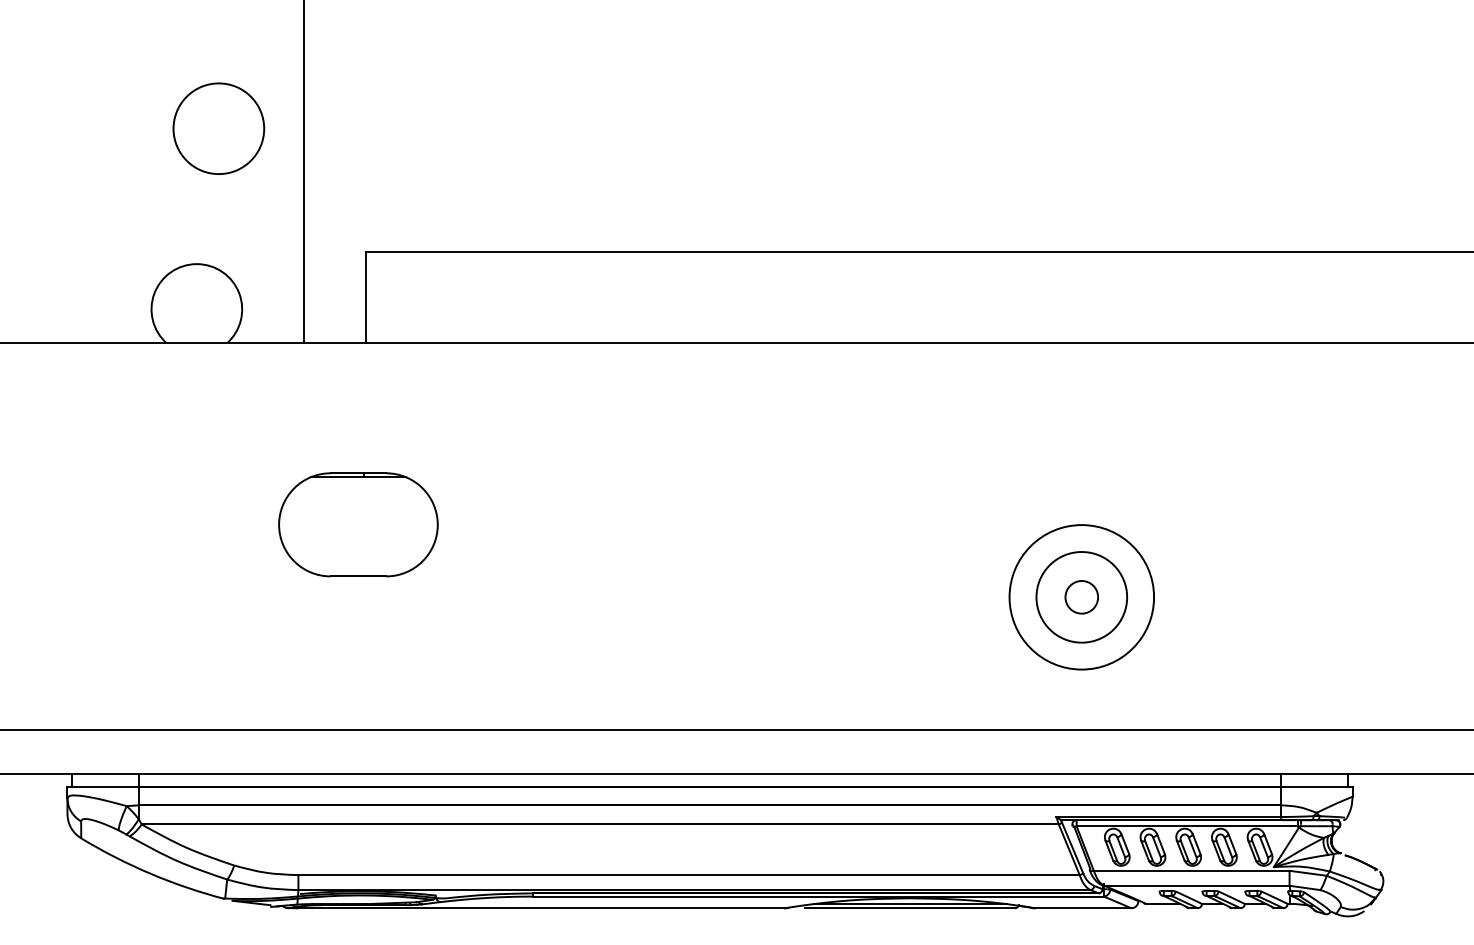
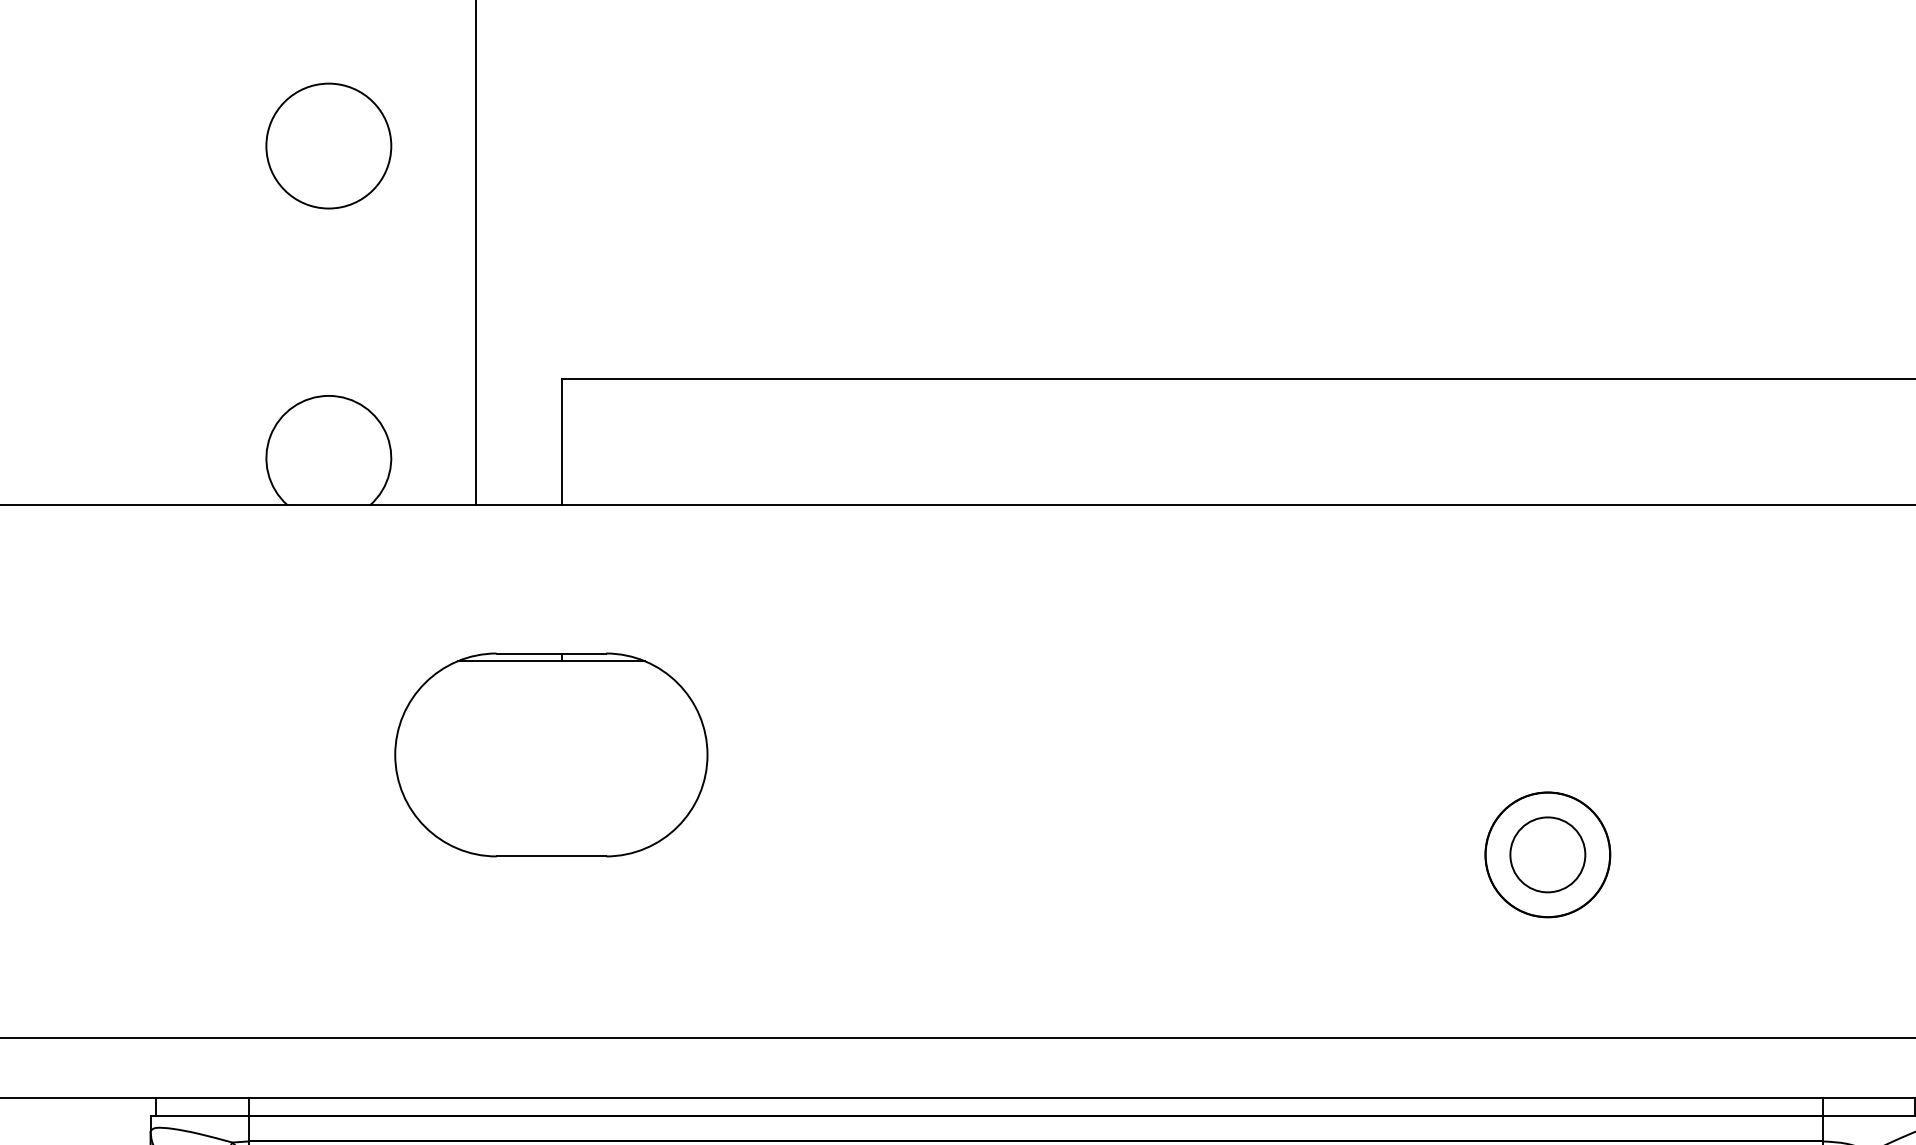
circle: (218, 128) -> (328, 145), moved
part: (358, 524) -> (551, 754), size x1.43
circle: (1081, 597) -> (1547, 855), size x0.62
circle: (1081, 597) -> (1547, 855), size x1.67

